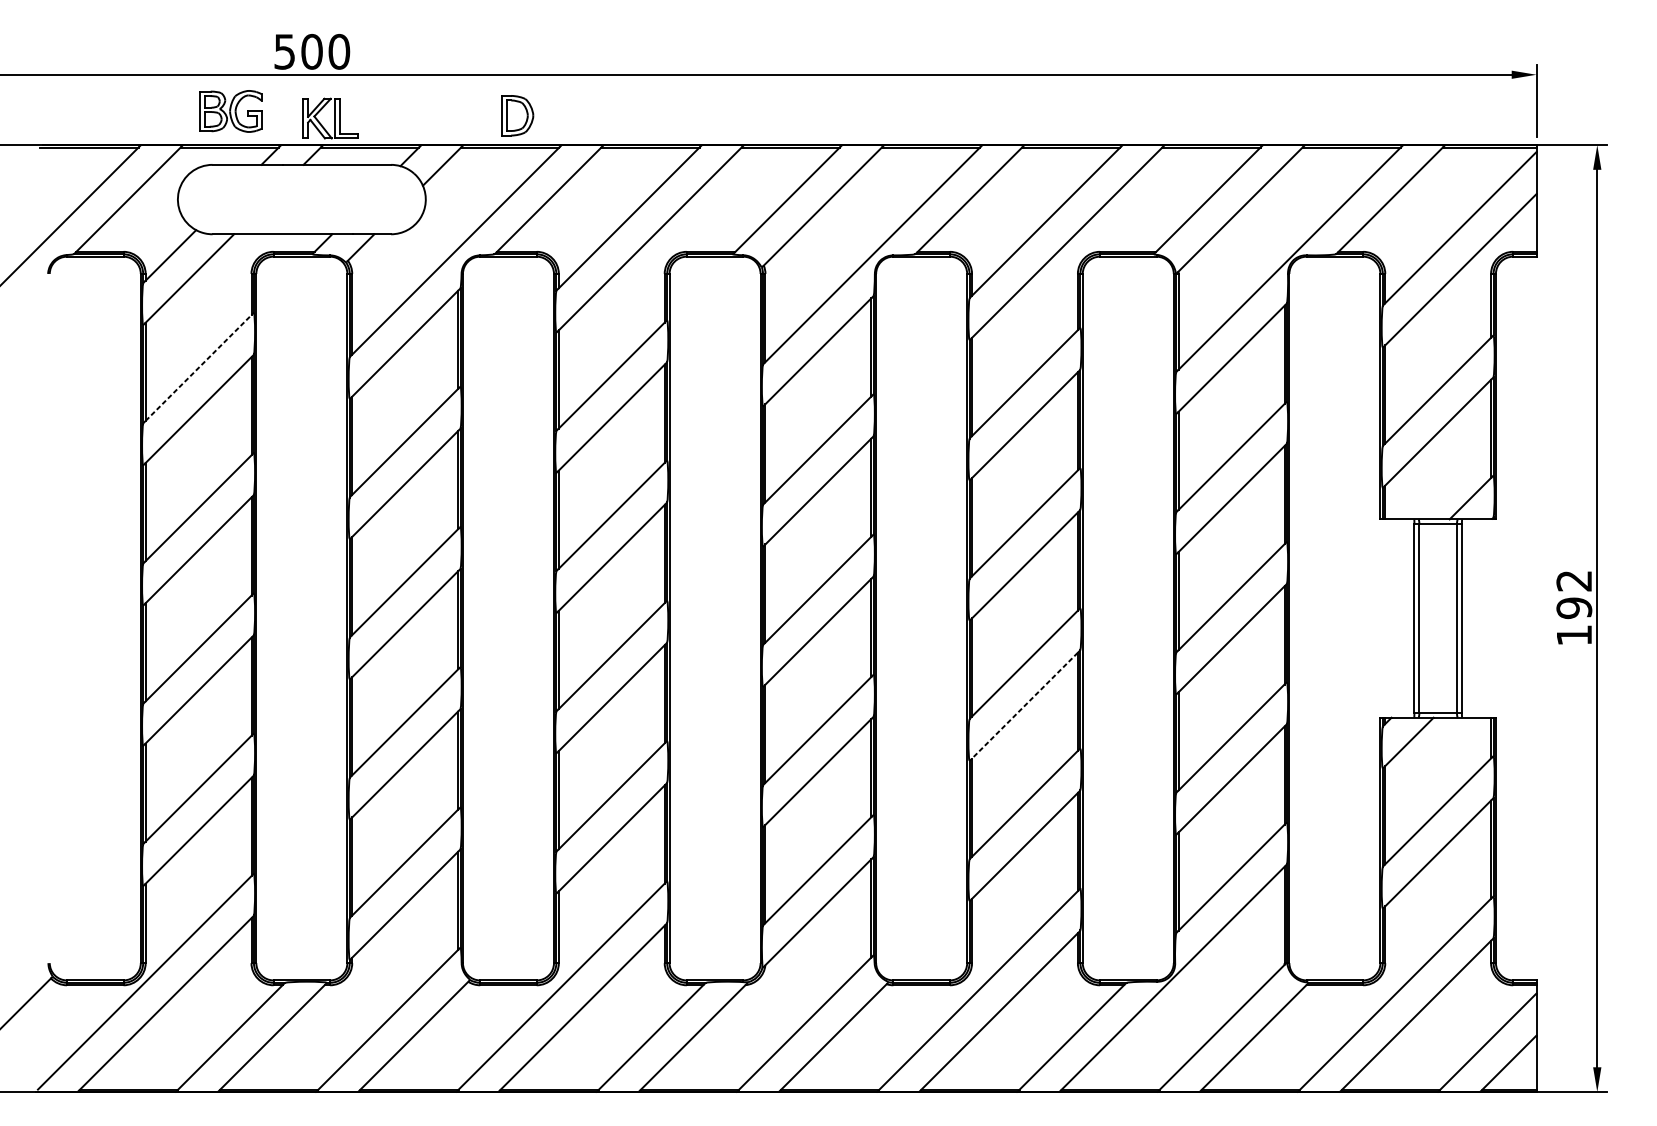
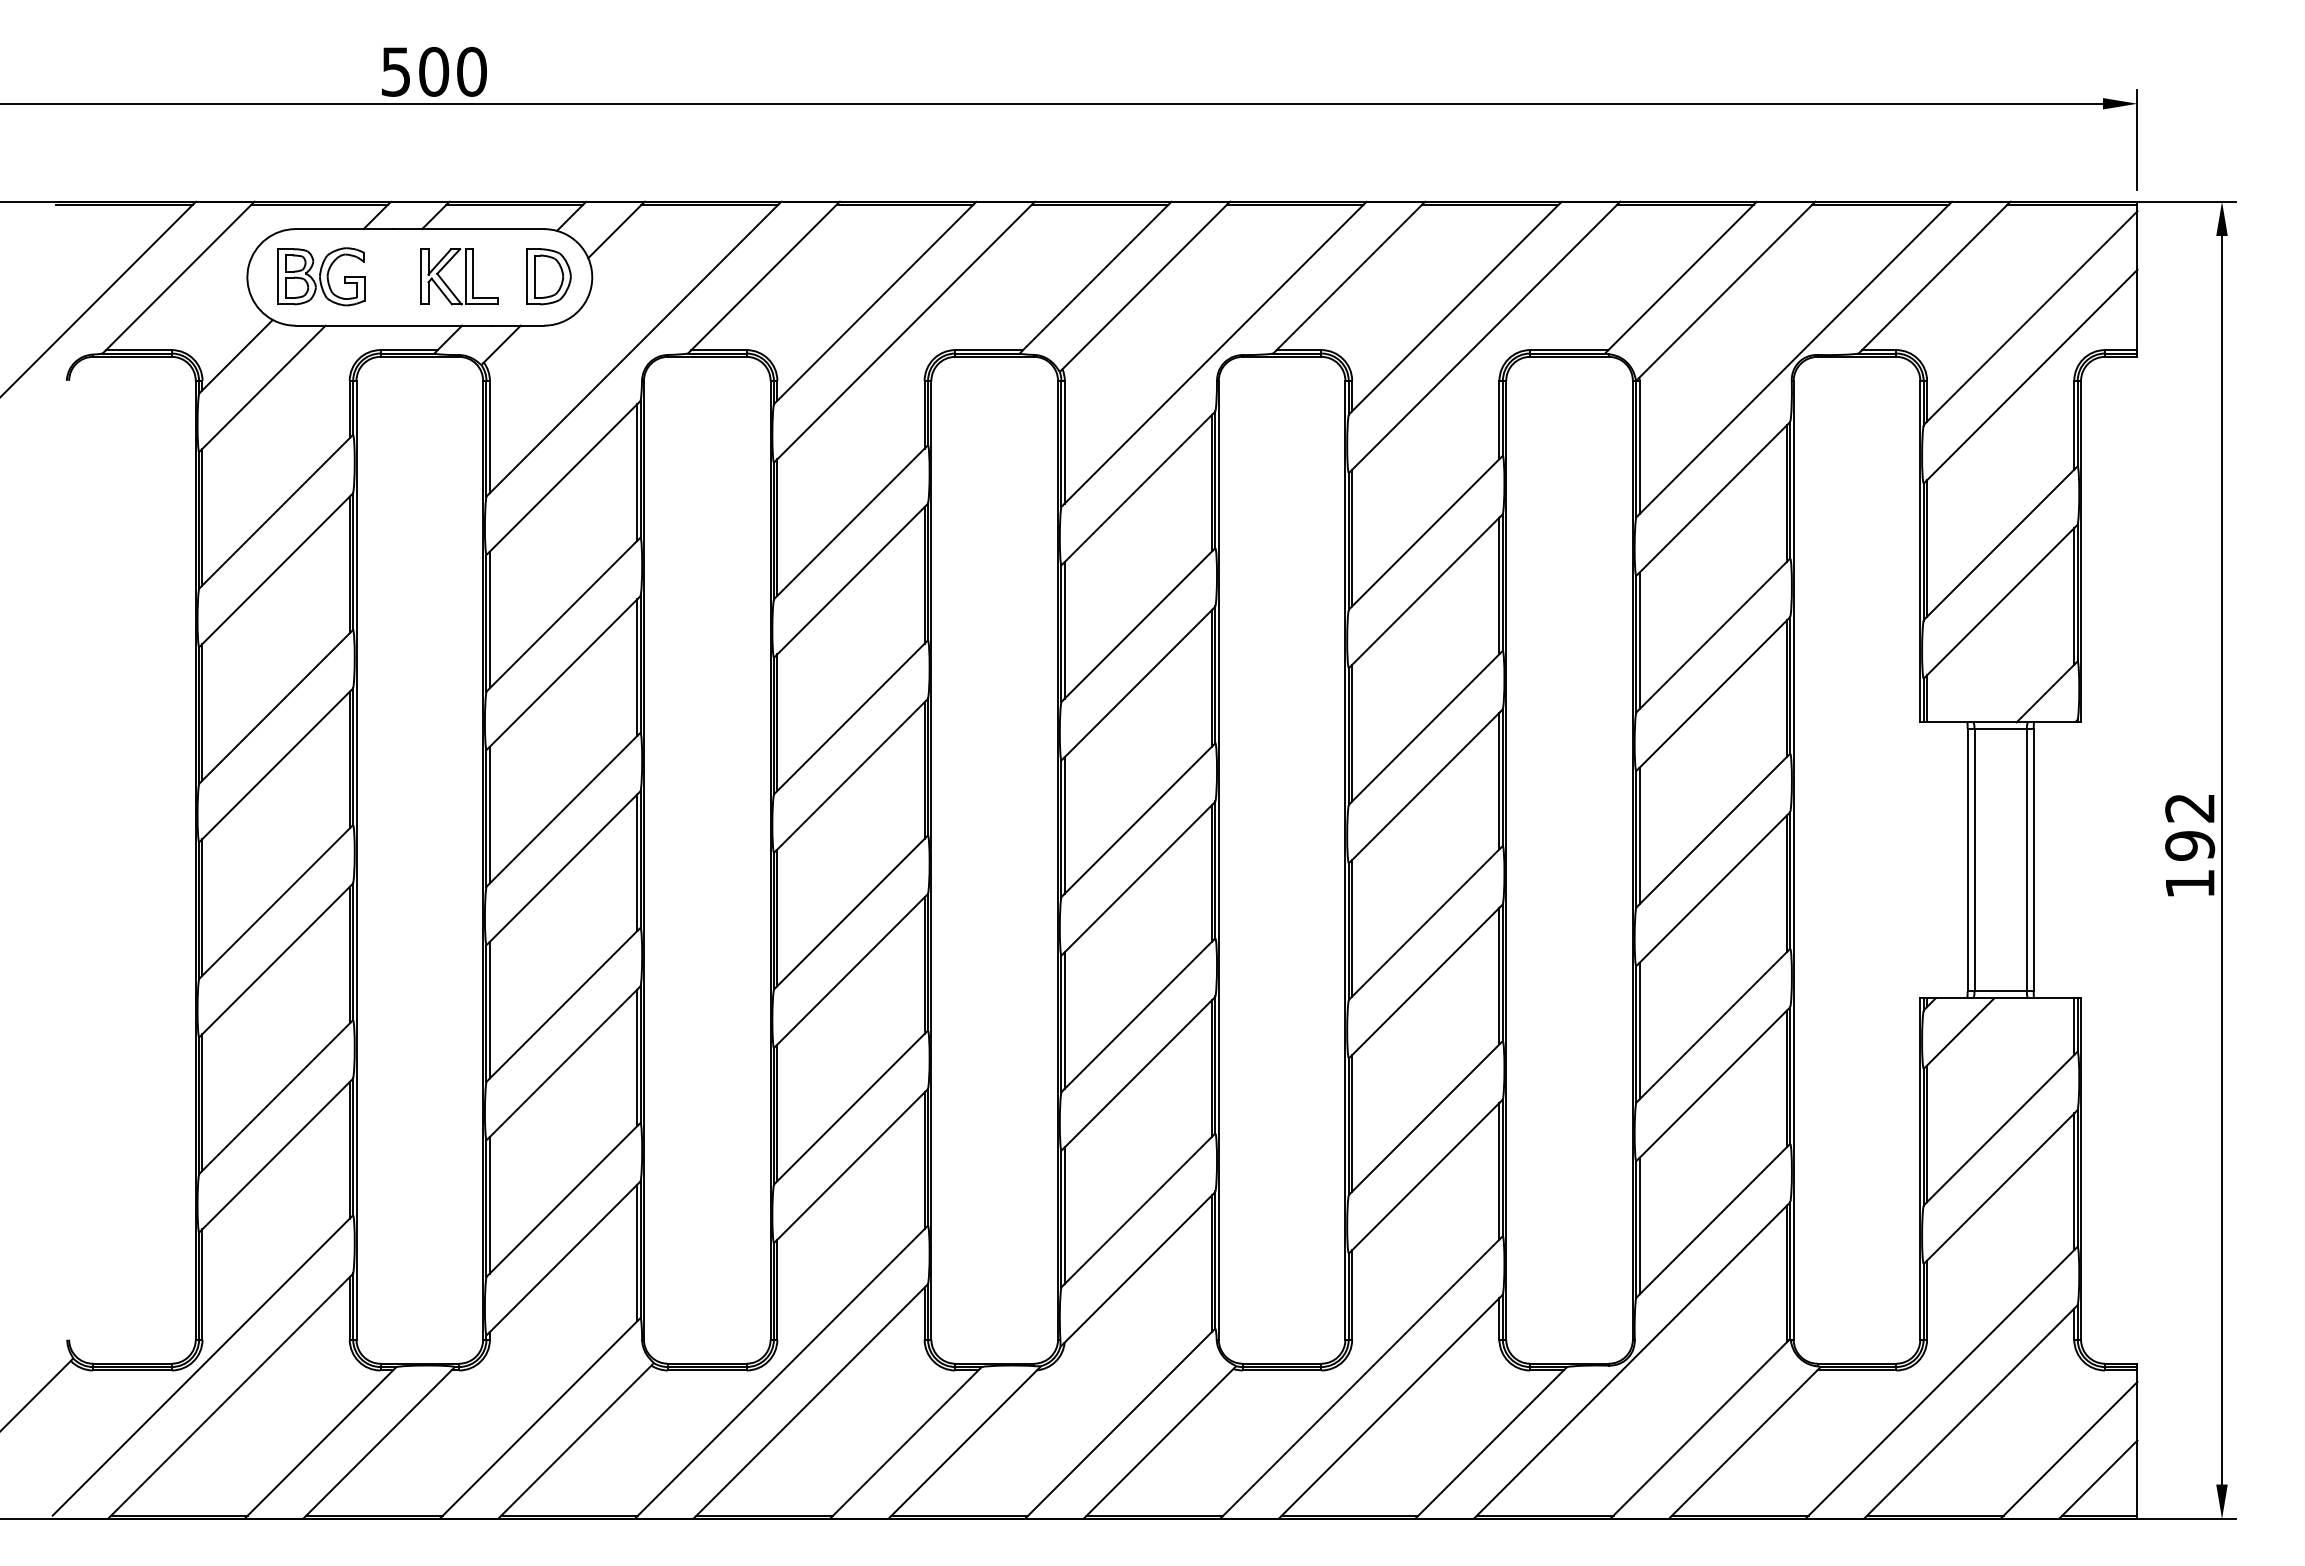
part: (231, 111) -> (321, 276), moved
part: (517, 115) -> (548, 276), moved
part: (330, 118) -> (459, 276), moved
line: (198, 367) -> (276, 511), dashed -> solid
line: (1024, 705) -> (1425, 981), dashed -> solid

